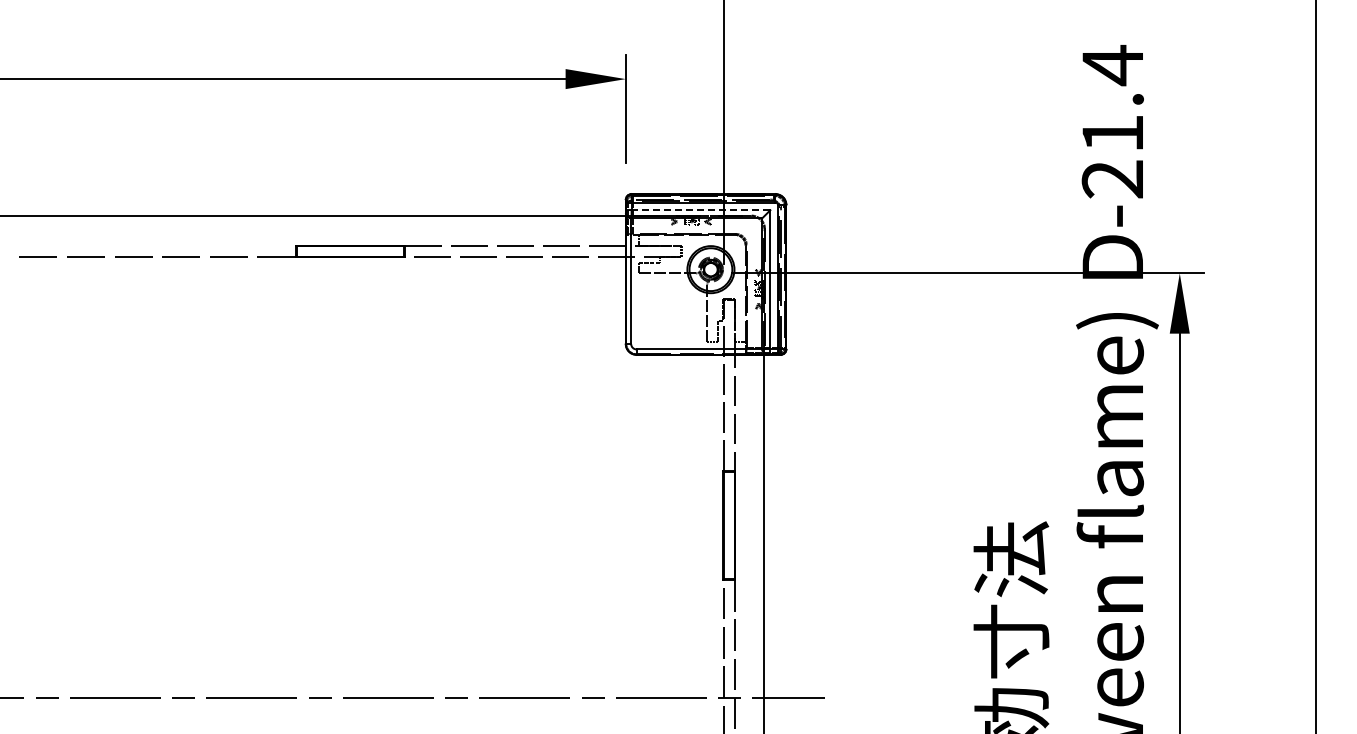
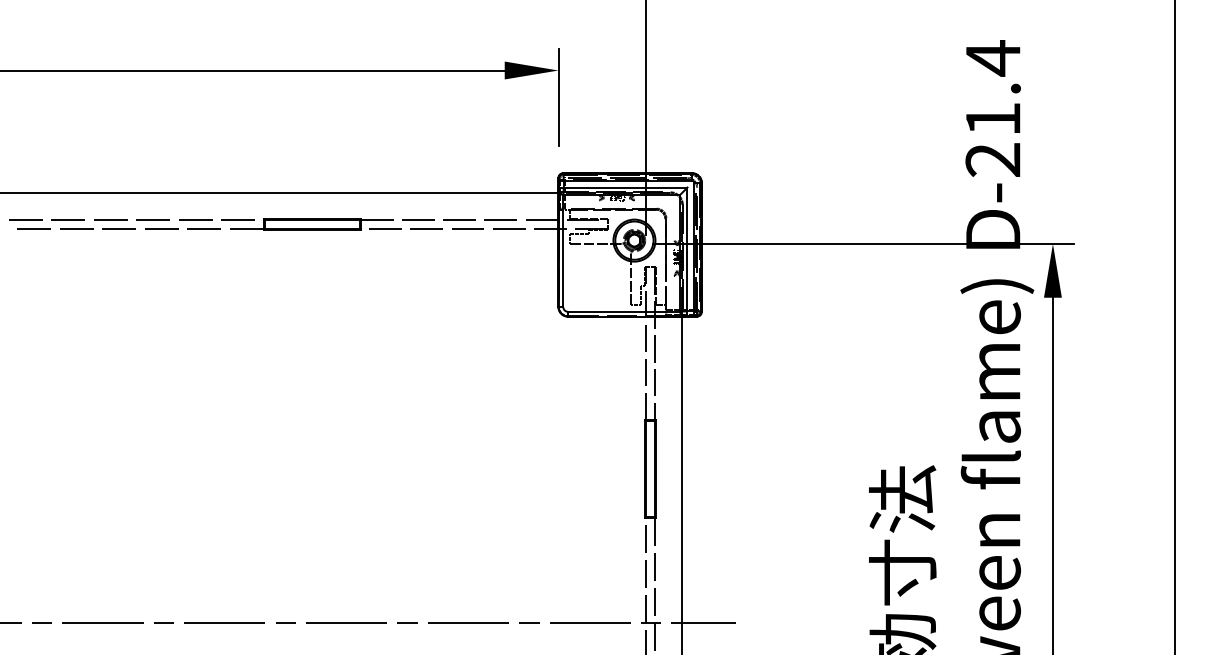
line: (700, 210) -> (625, 187), dashed -> solid
line: (142, 245) -> (127, 219), added

